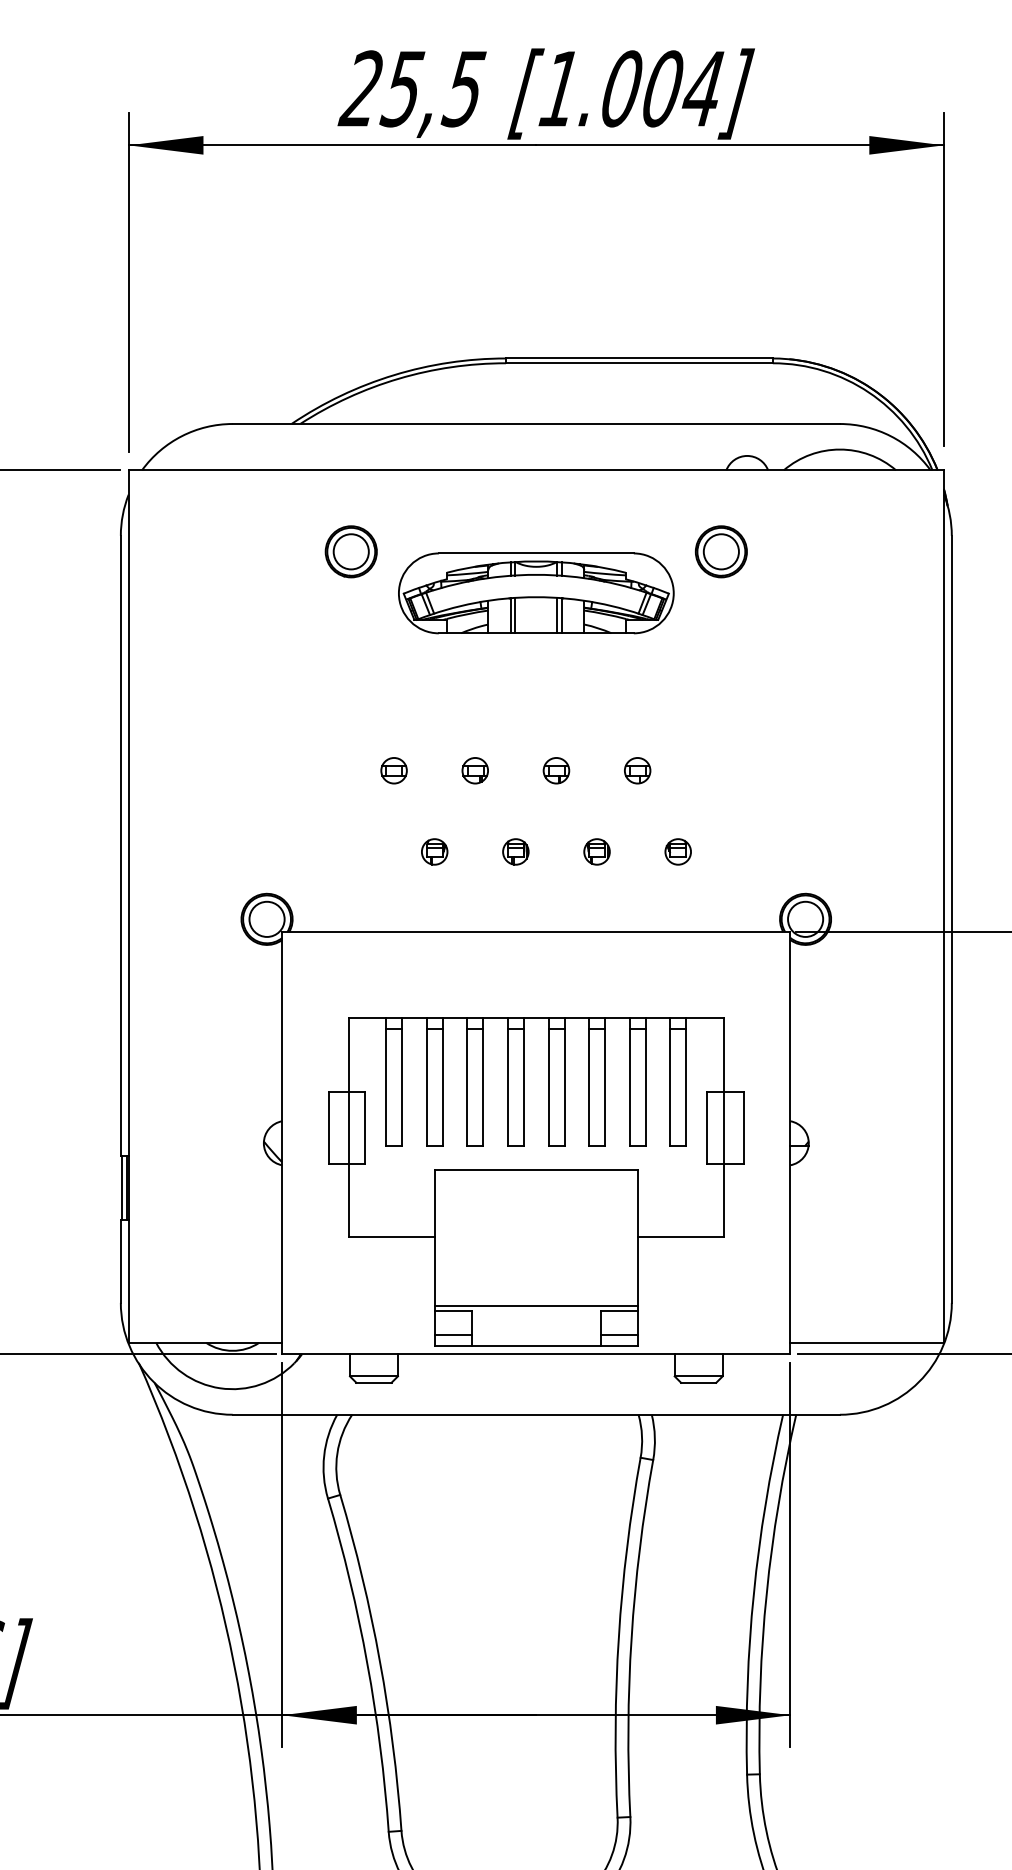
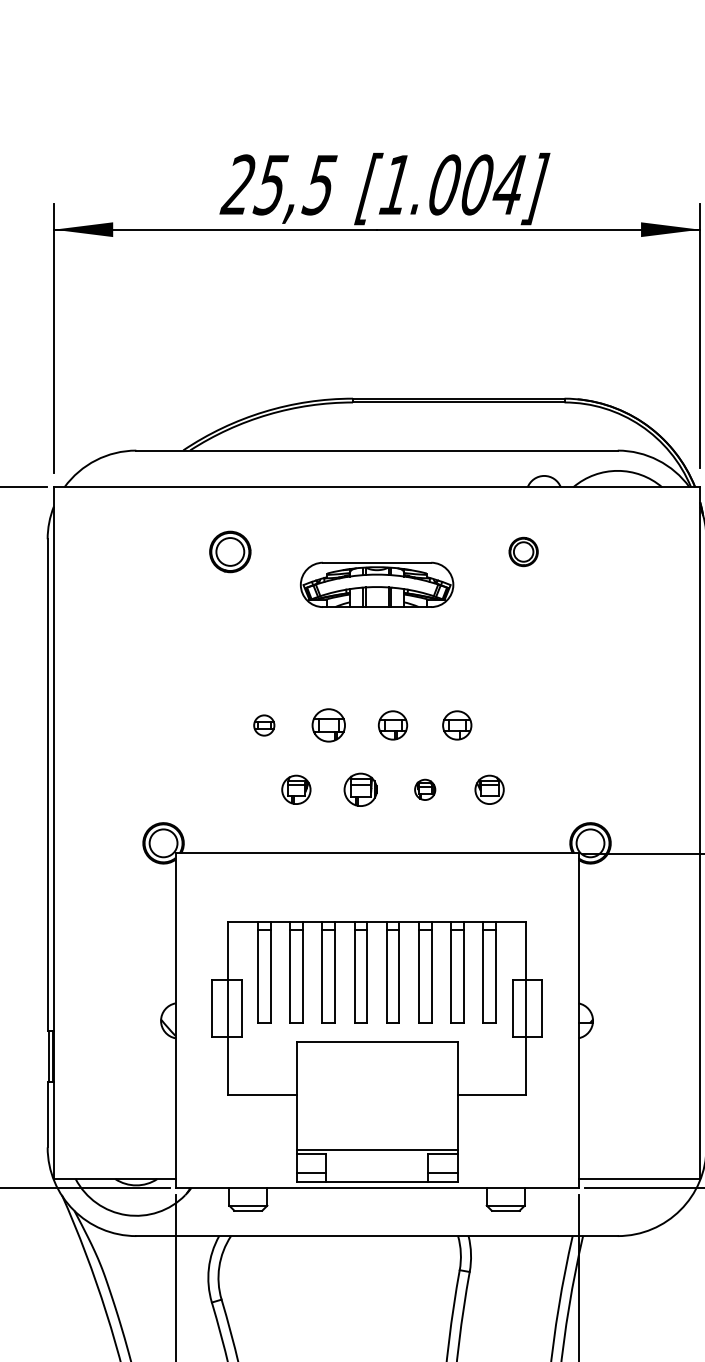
part: (720, 551) -> (523, 551), size x0.7
part: (536, 593) -> (377, 584), size x0.7
part: (474, 770) -> (328, 725), size x1.6
part: (556, 770) -> (393, 725), size x1.4
part: (637, 770) -> (457, 725), size x1.4
part: (434, 851) -> (296, 789), size x1.4
part: (515, 851) -> (360, 789), size x1.6
part: (677, 851) -> (488, 789), size x1.4

